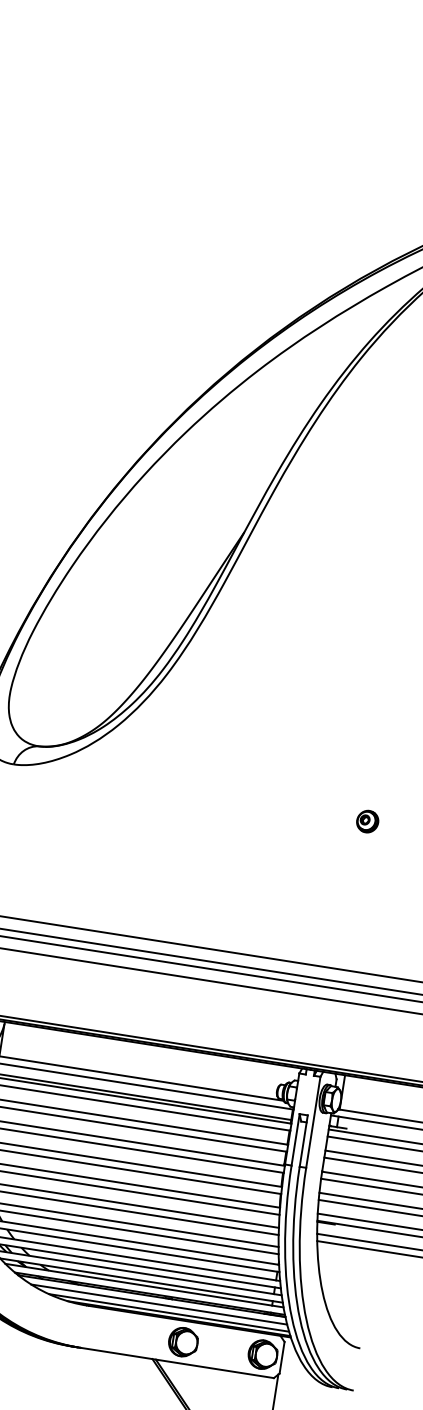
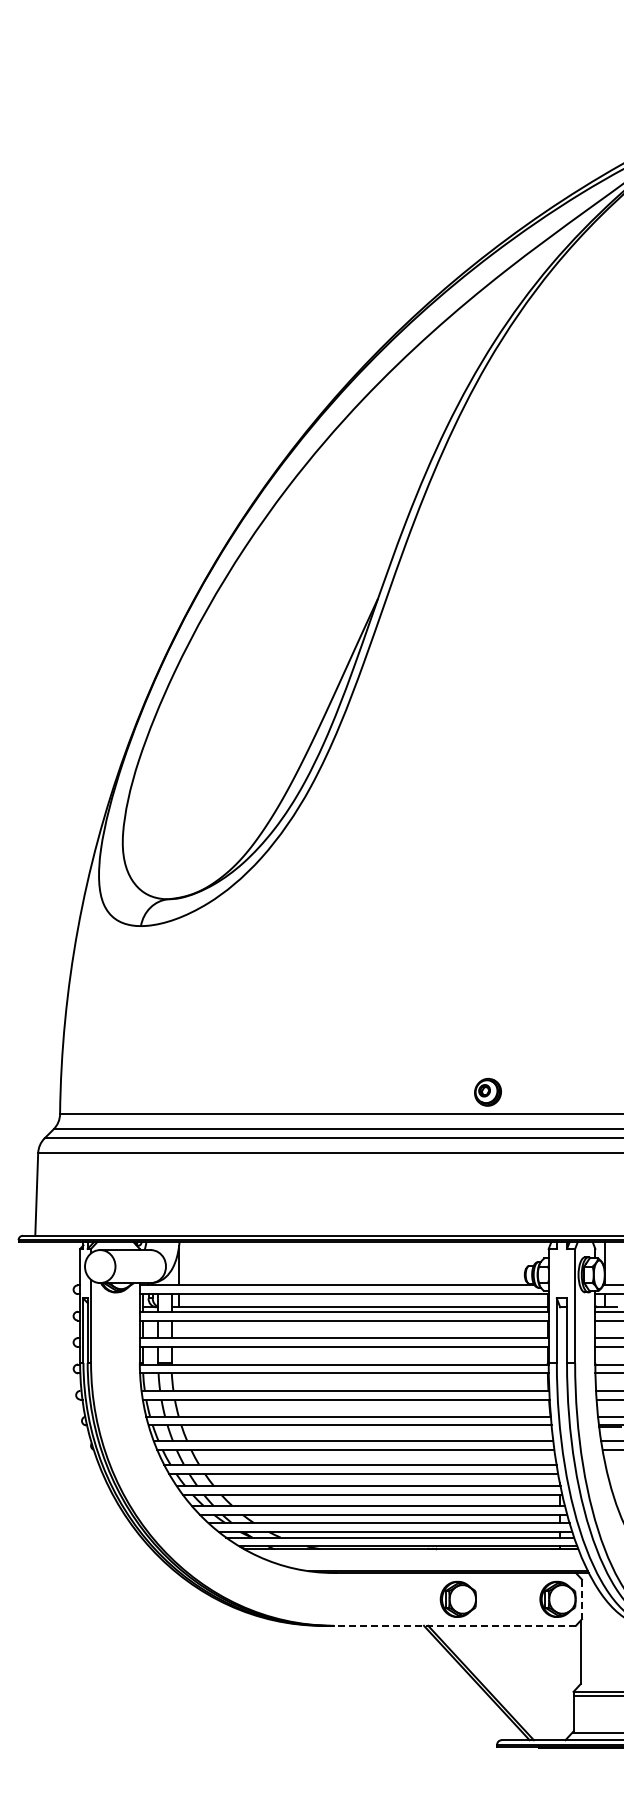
part: (367, 821) -> (487, 1092), moved
line: (159, 1304) -> (421, 1557), removed
line: (169, 1313) -> (435, 1566), removed
line: (282, 1357) -> (582, 1599), solid -> dashed
line: (176, 1362) -> (454, 1625), solid -> dashed

